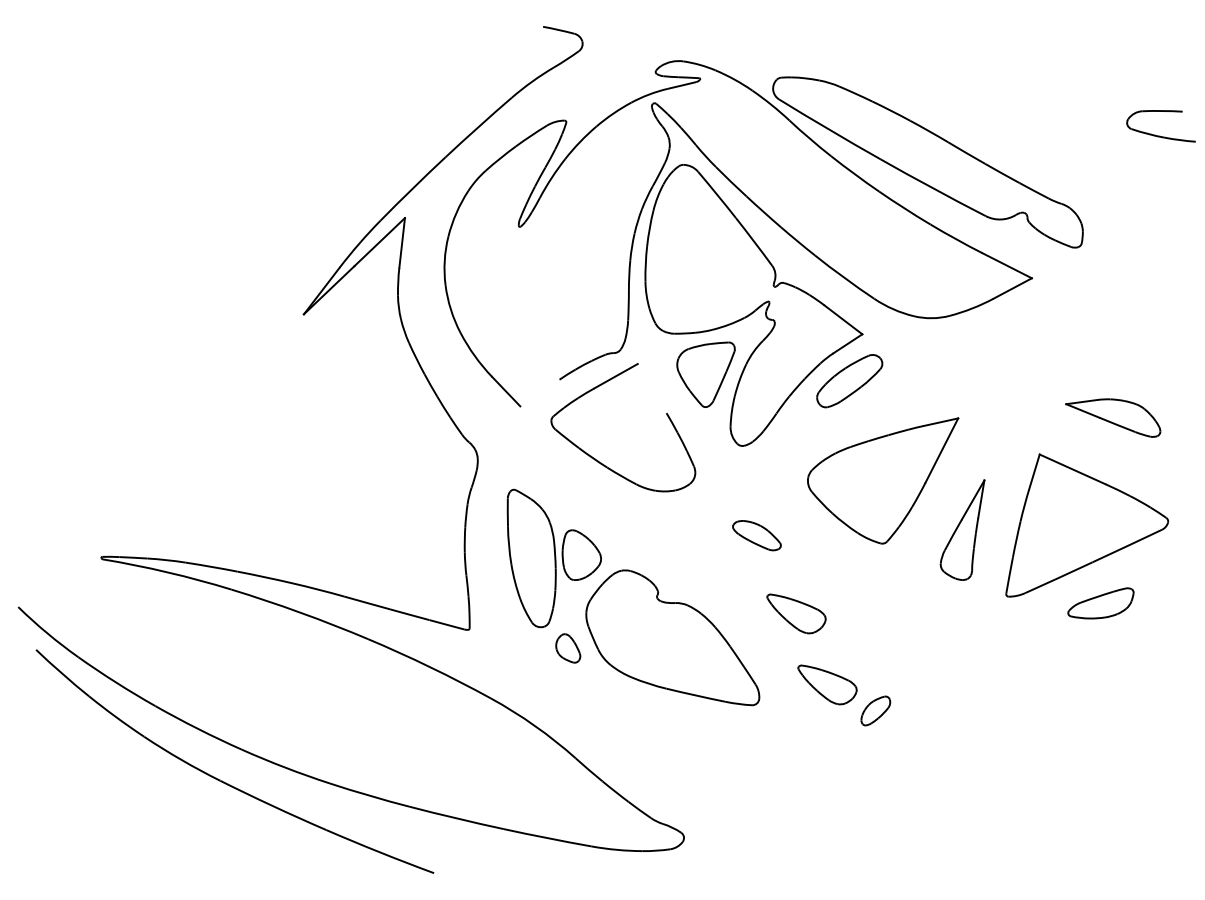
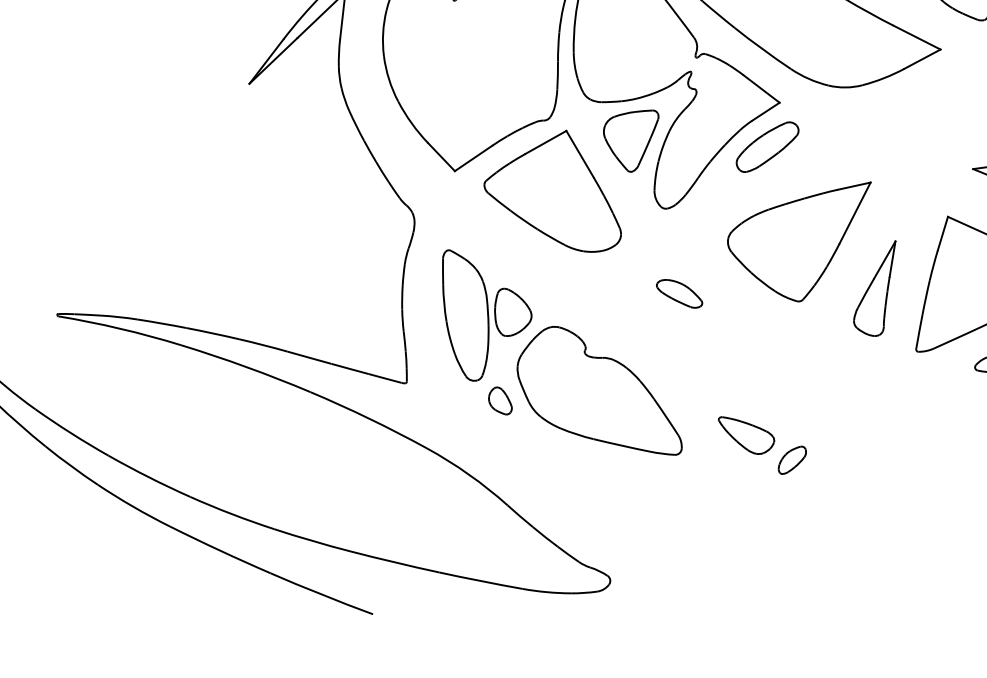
line: (651, 388) -> (579, 154), added
line: (539, 392) -> (473, 157), added
part: (796, 613) -> (717, 367), removed

